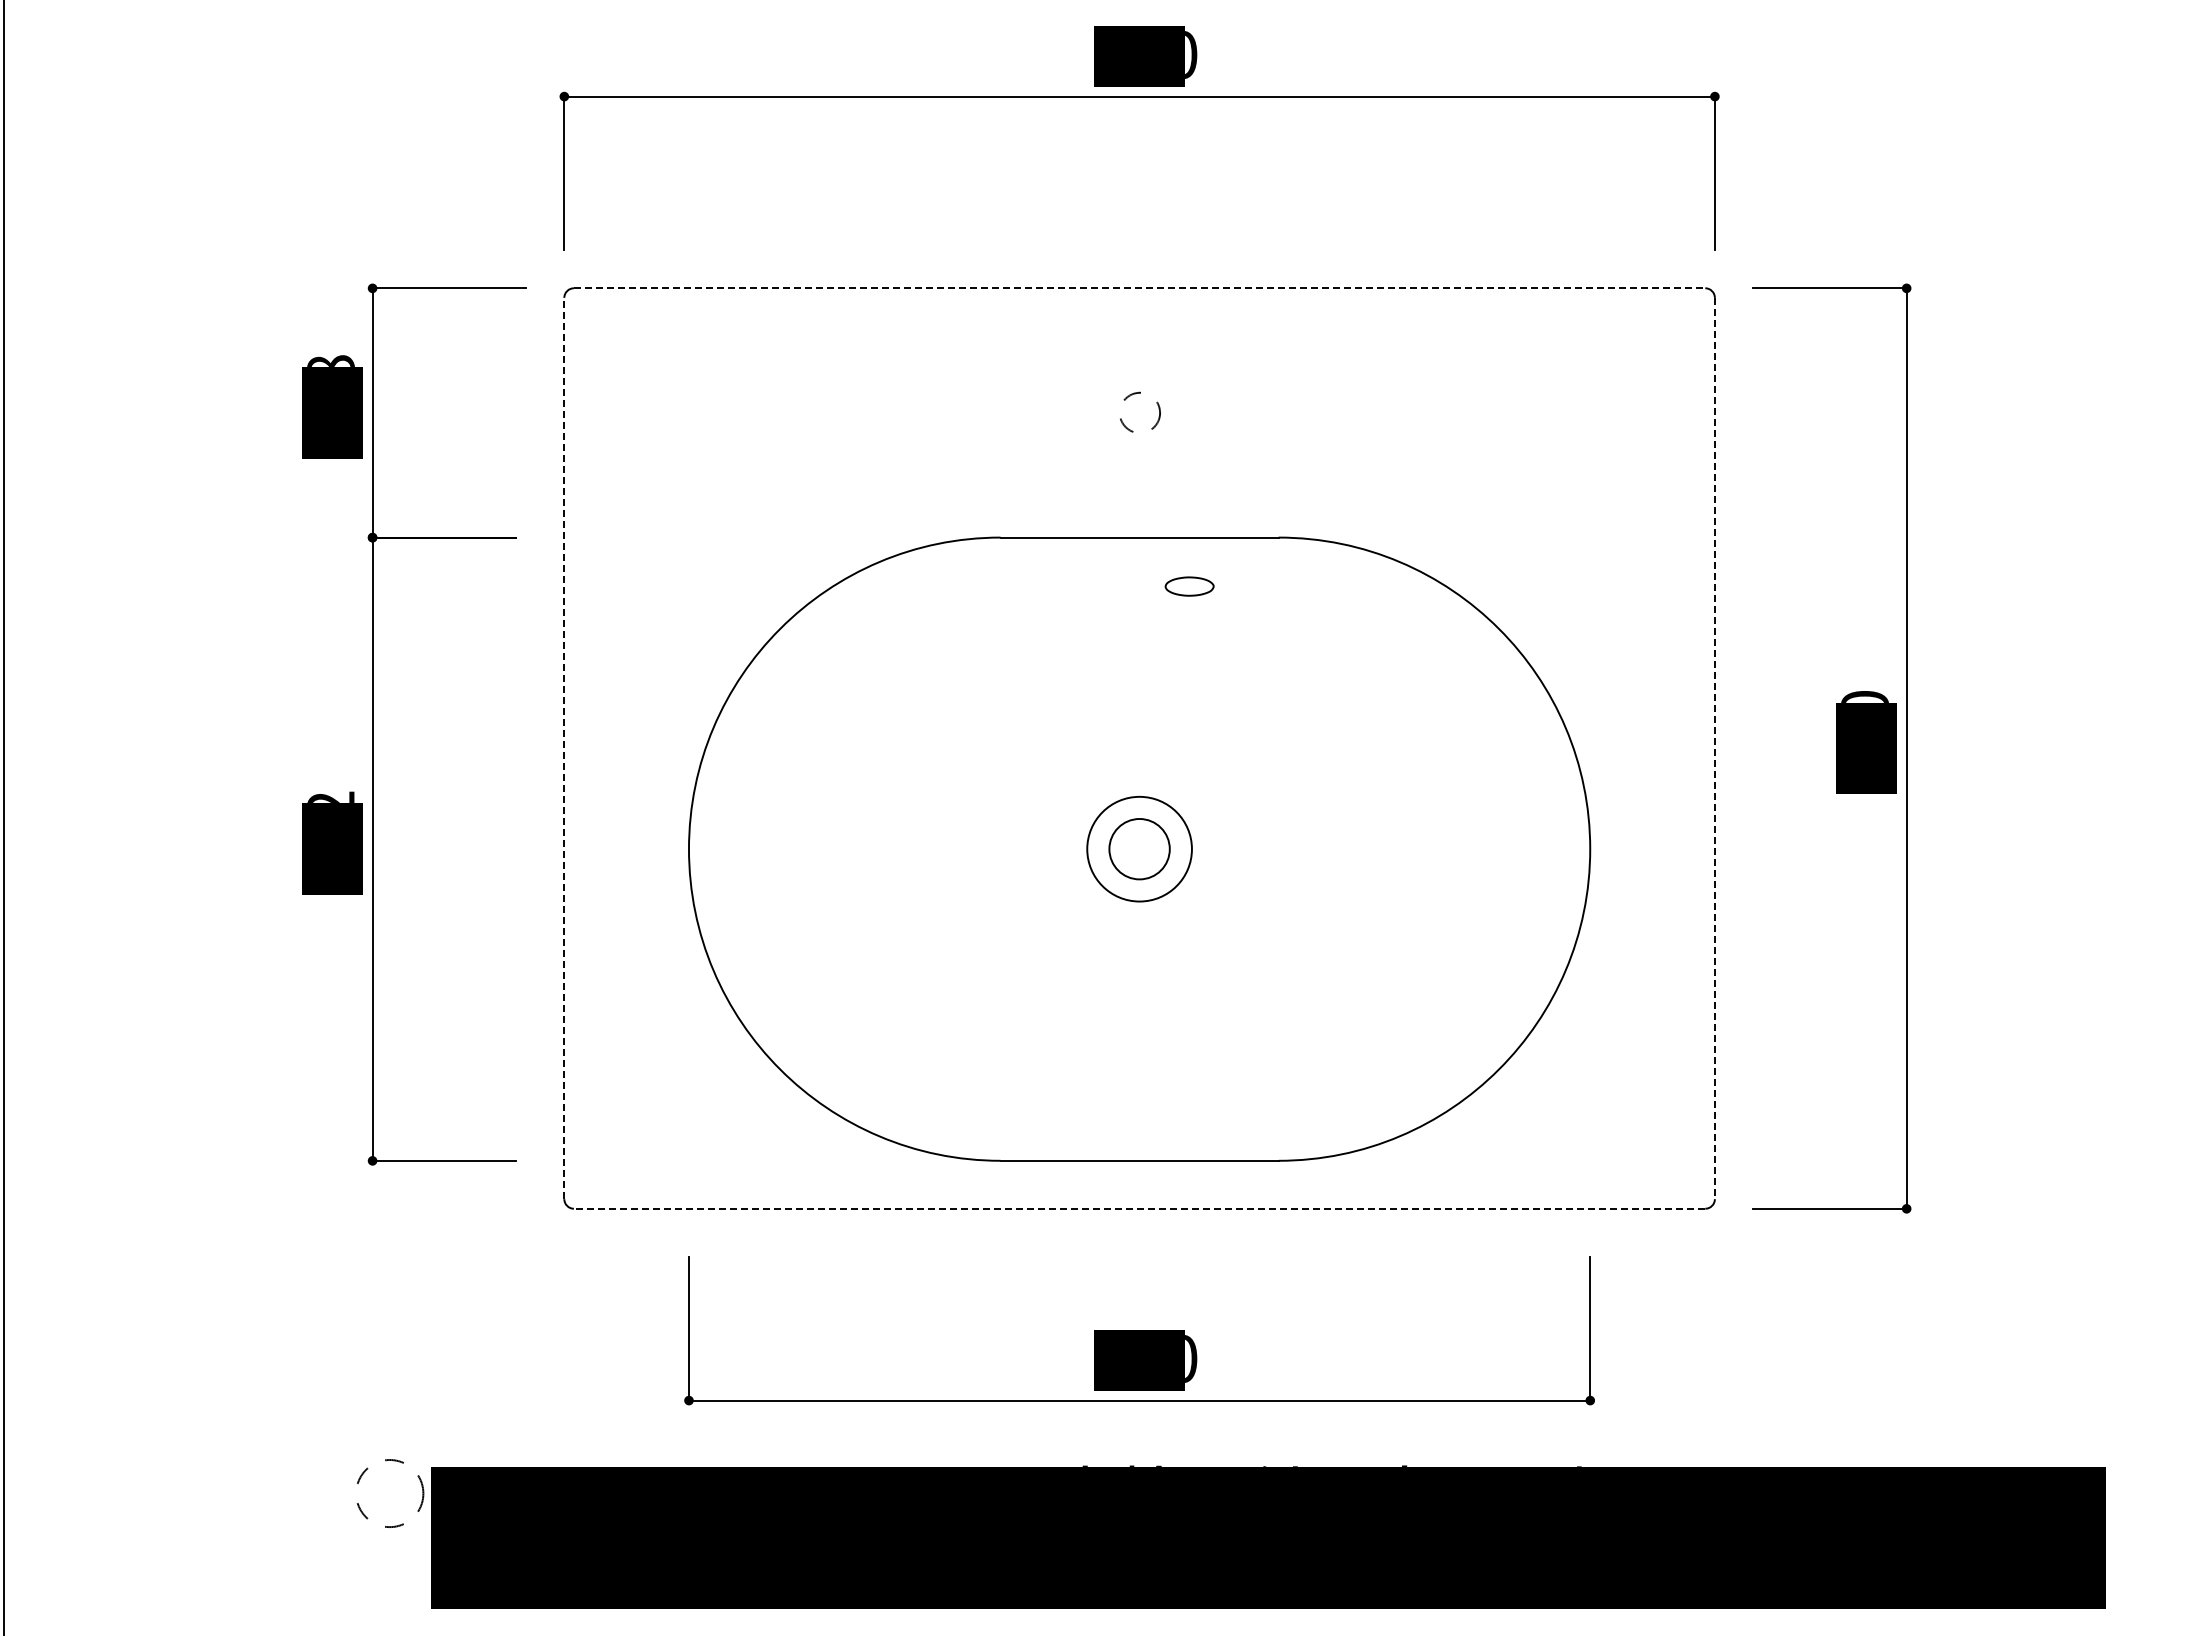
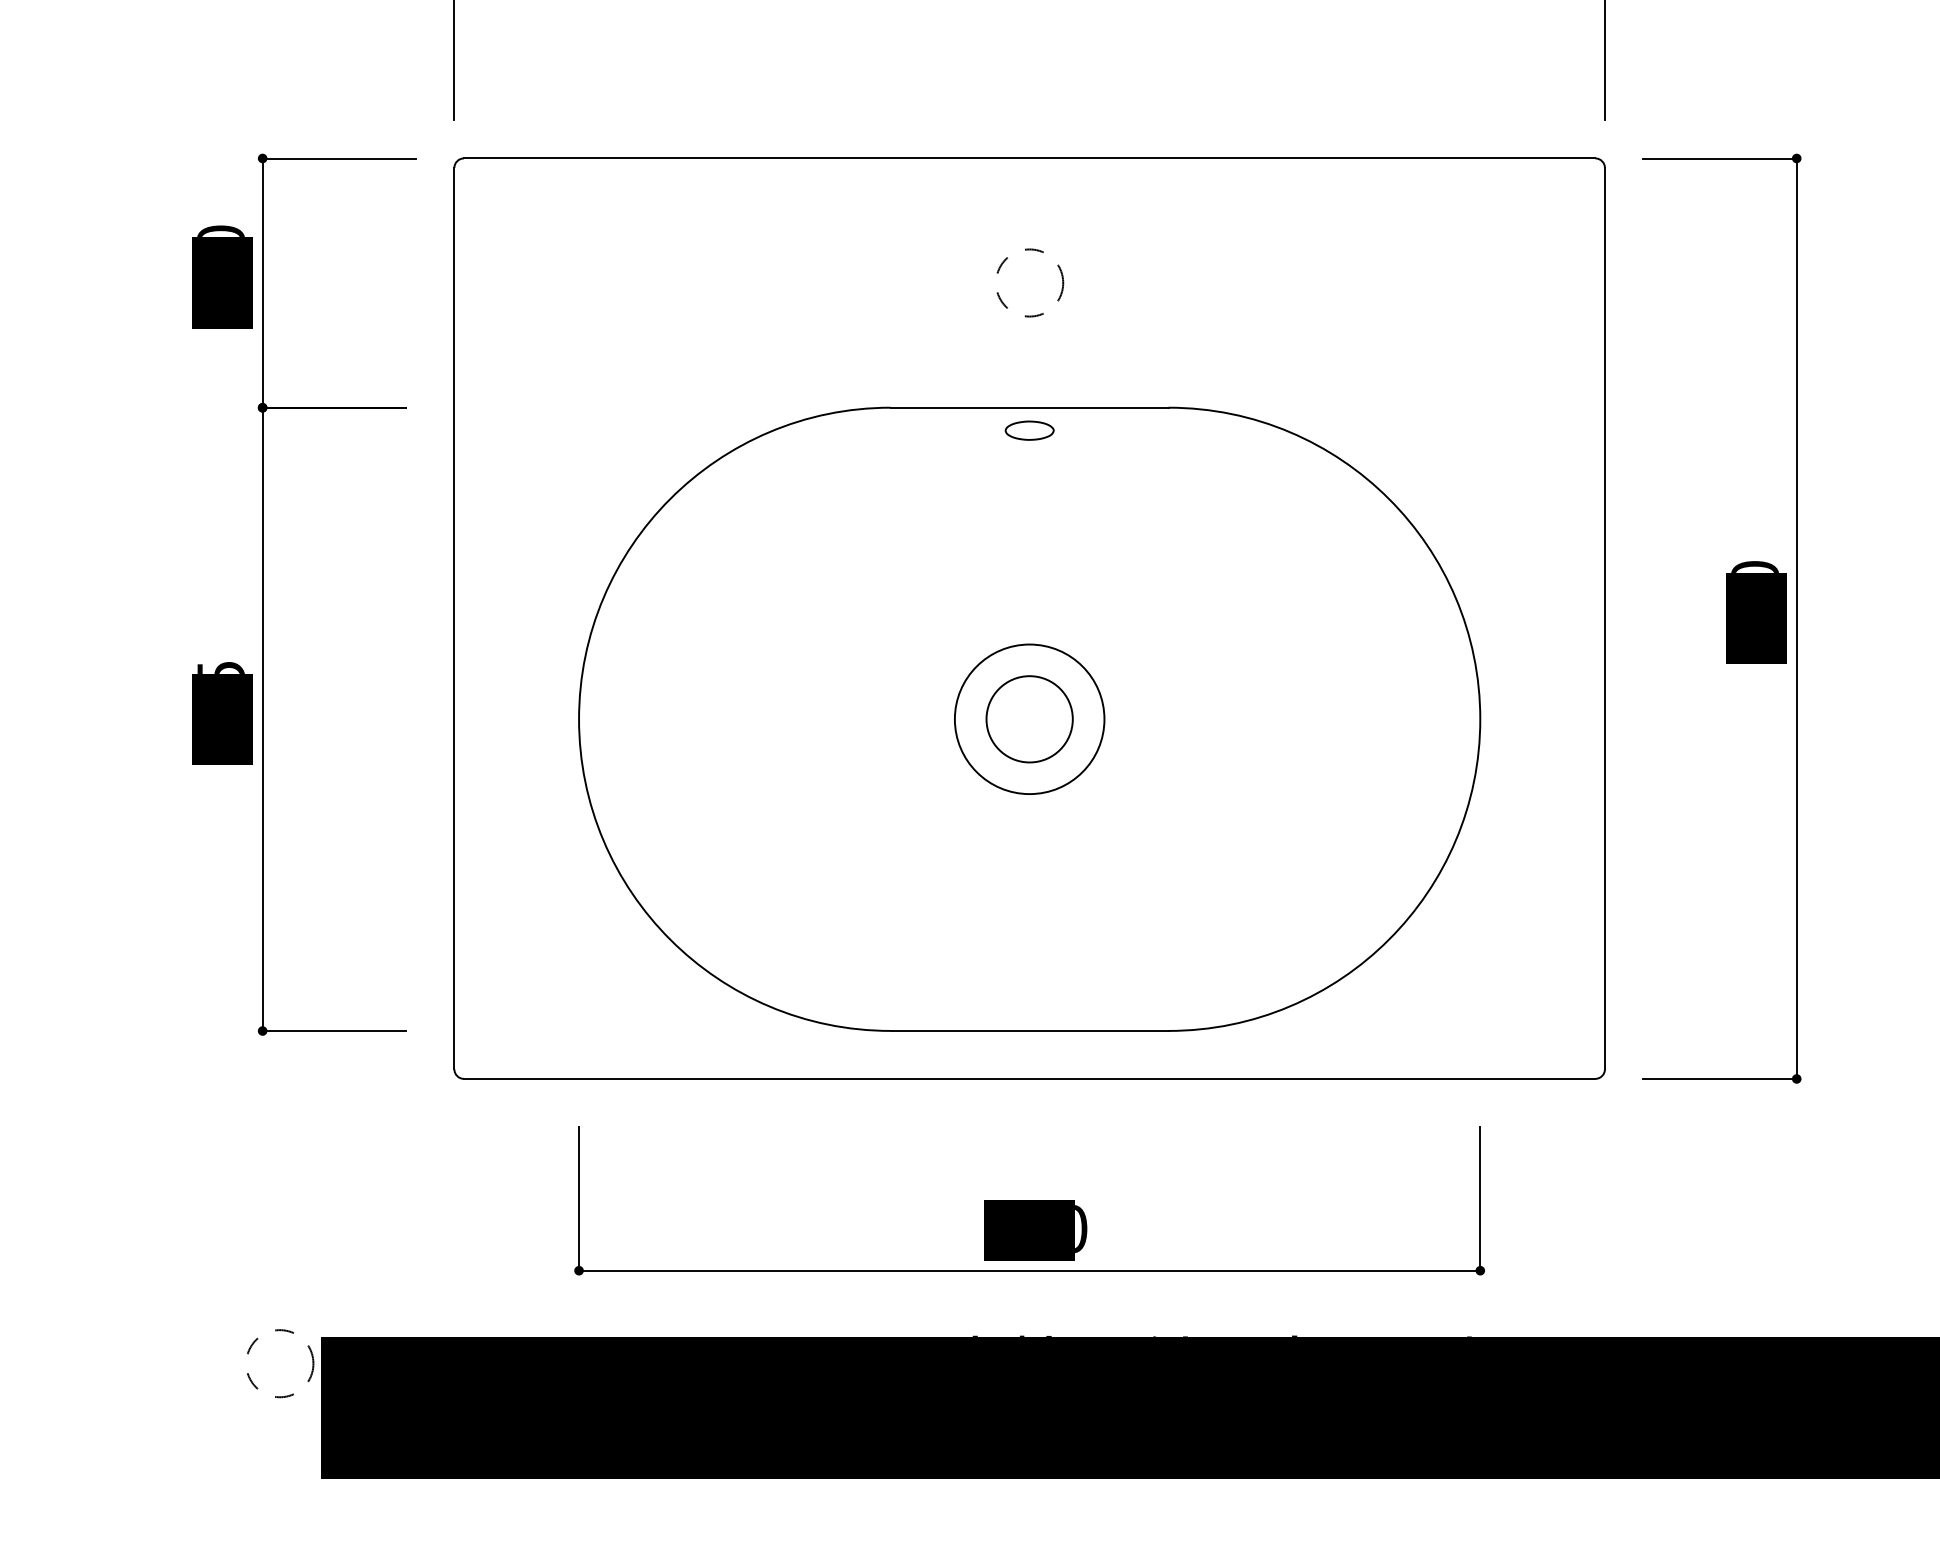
line: (1139, 288) -> (1029, 158), dashed -> solid
text: (330, 360) -> (220, 230), 138 -> 130
circle: (1140, 412) -> (1030, 282), size x1.67
part: (1189, 586) -> (1029, 430), moved
line: (564, 748) -> (454, 618), dashed -> solid
line: (1714, 748) -> (1604, 618), dashed -> solid
text: (330, 796) -> (220, 666), 392 -> 325
circle: (1139, 848) -> (1029, 718), size x1.43
circle: (1139, 849) -> (1029, 719), size x1.43
line: (1139, 1208) -> (1029, 1078), dashed -> solid

